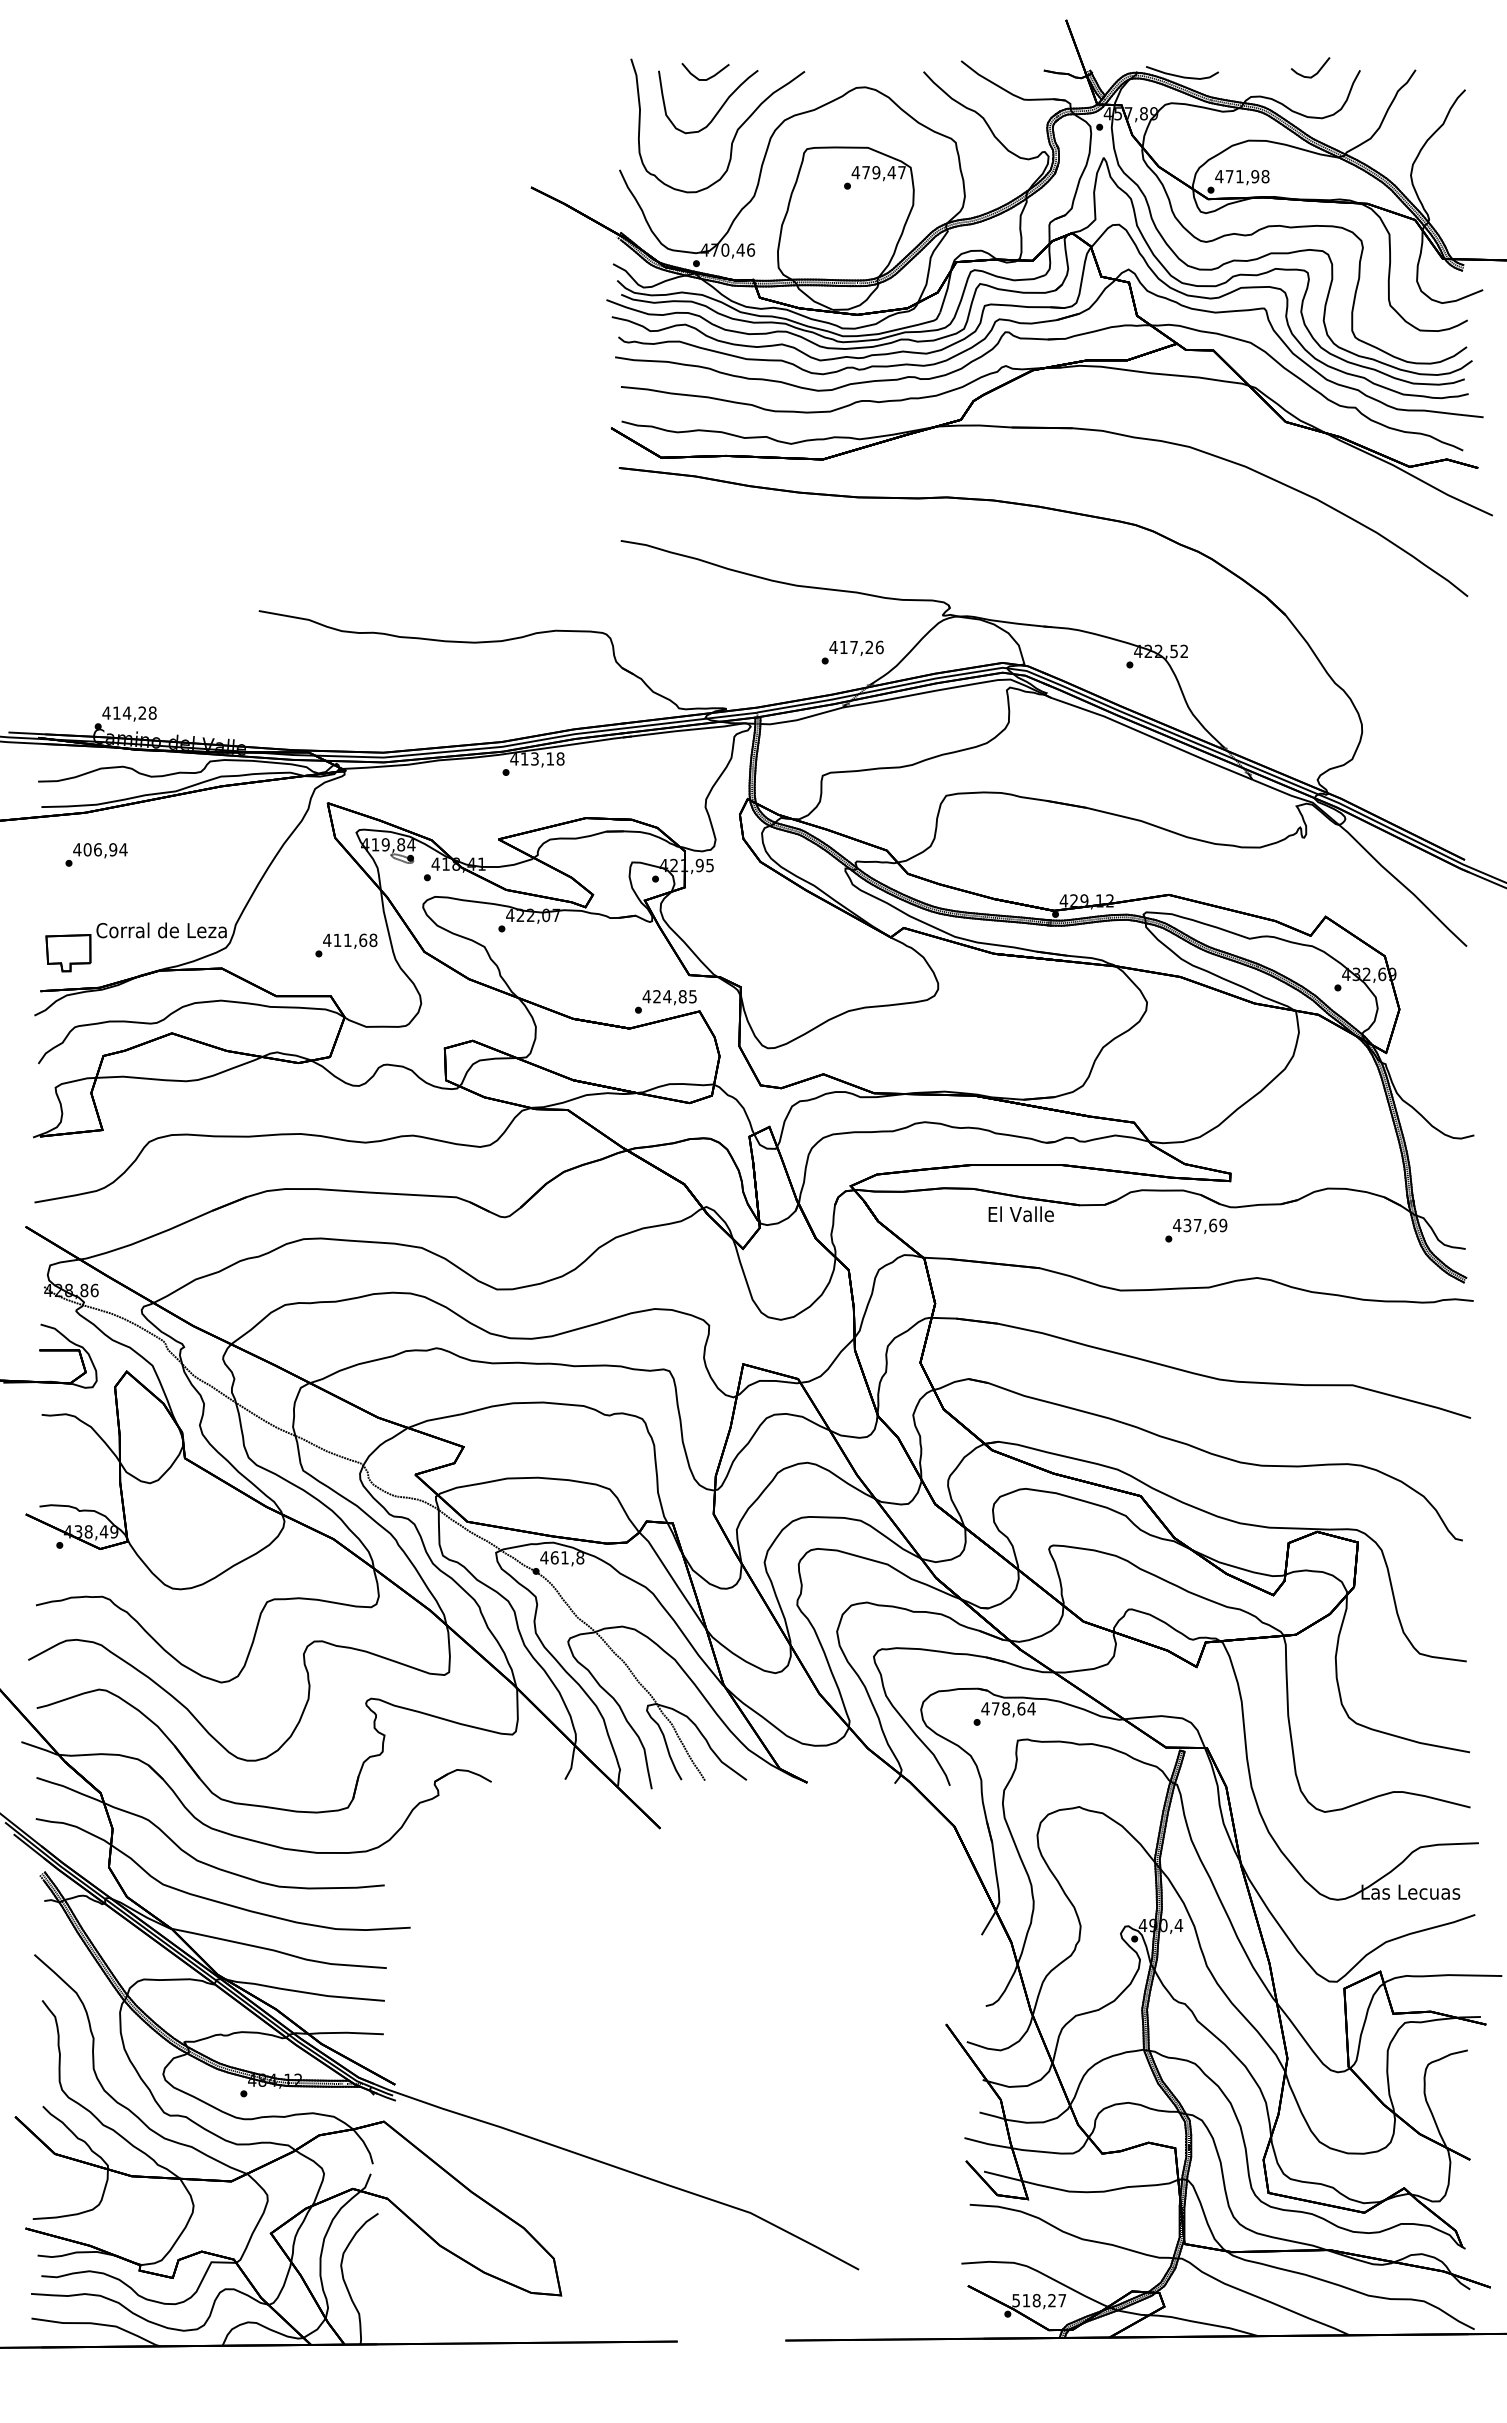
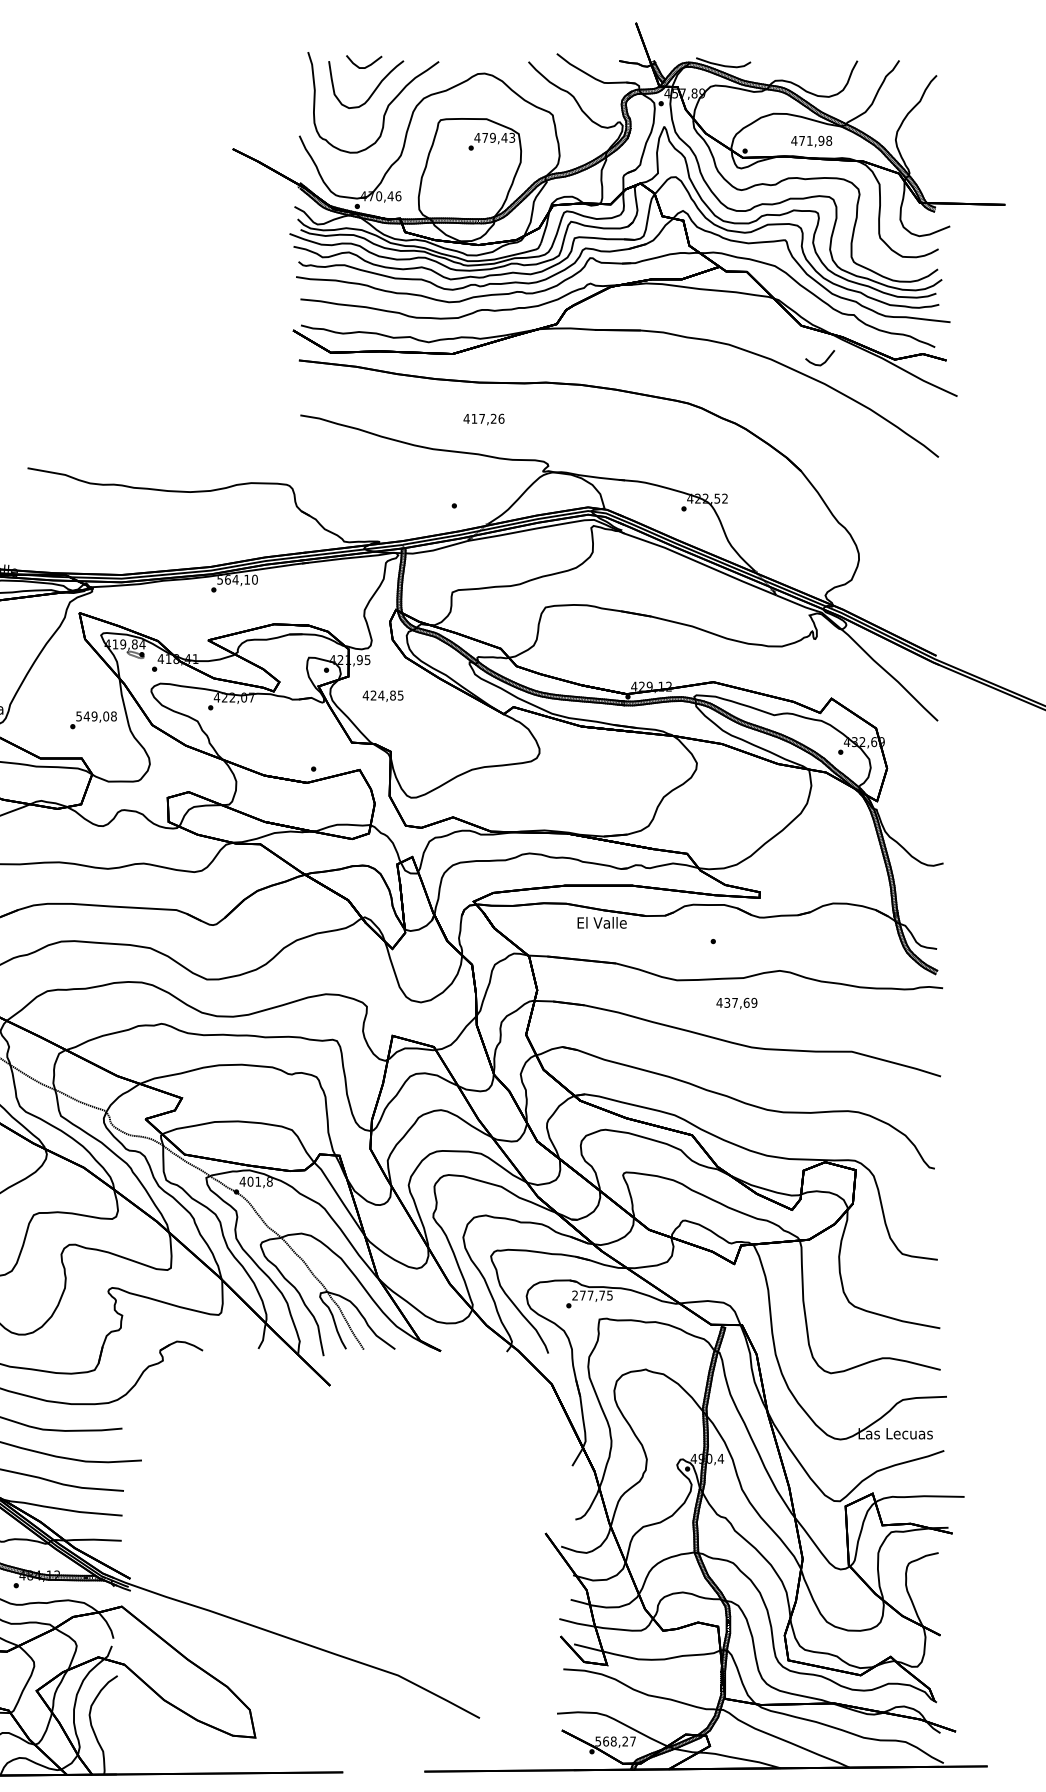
curve: (1313, 74) -> (822, 363), moved
text: (901, 172) -> (511, 137), 479,47 -> 479,43
text: (1242, 177) -> (811, 141), moved
text: (856, 647) -> (483, 418), moved
text: (537, 758) -> (237, 579), 413,18 -> 564,10
text: (345, 940) -> (92, 716), 411,68 -> 549,08
text: (669, 997) -> (383, 696), moved
text: (1200, 1226) -> (737, 1003), moved
text: (554, 1557) -> (250, 1181), 461,8 -> 401,8
text: (1008, 1708) -> (592, 1295), 478,64 -> 277,75
text: (1026, 2300) -> (606, 1741), 518,27 -> 568,27

